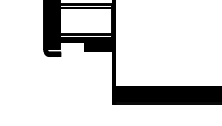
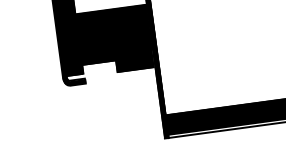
fill: (85, 20) -> (113, 31), added

